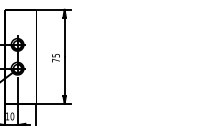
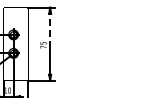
line: (65, 34) -> (50, 26), solid -> dashed

